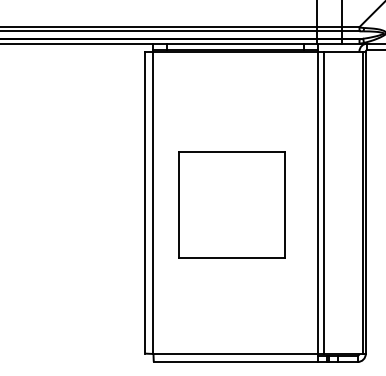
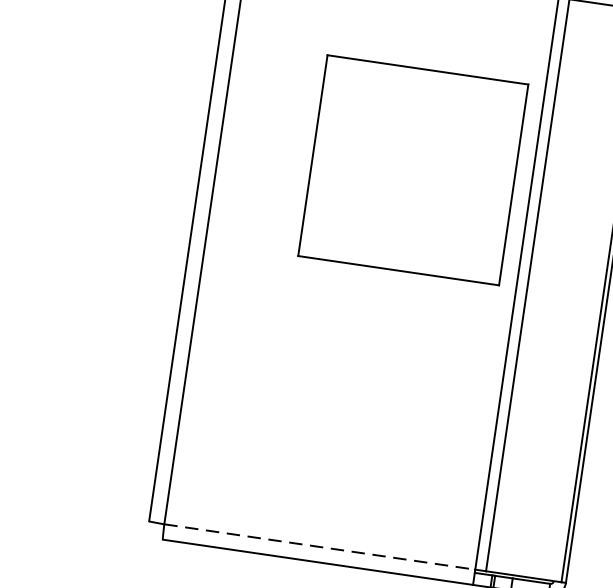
part: (231, 204) -> (413, 169), moved
line: (236, 353) -> (321, 546), solid -> dashed

